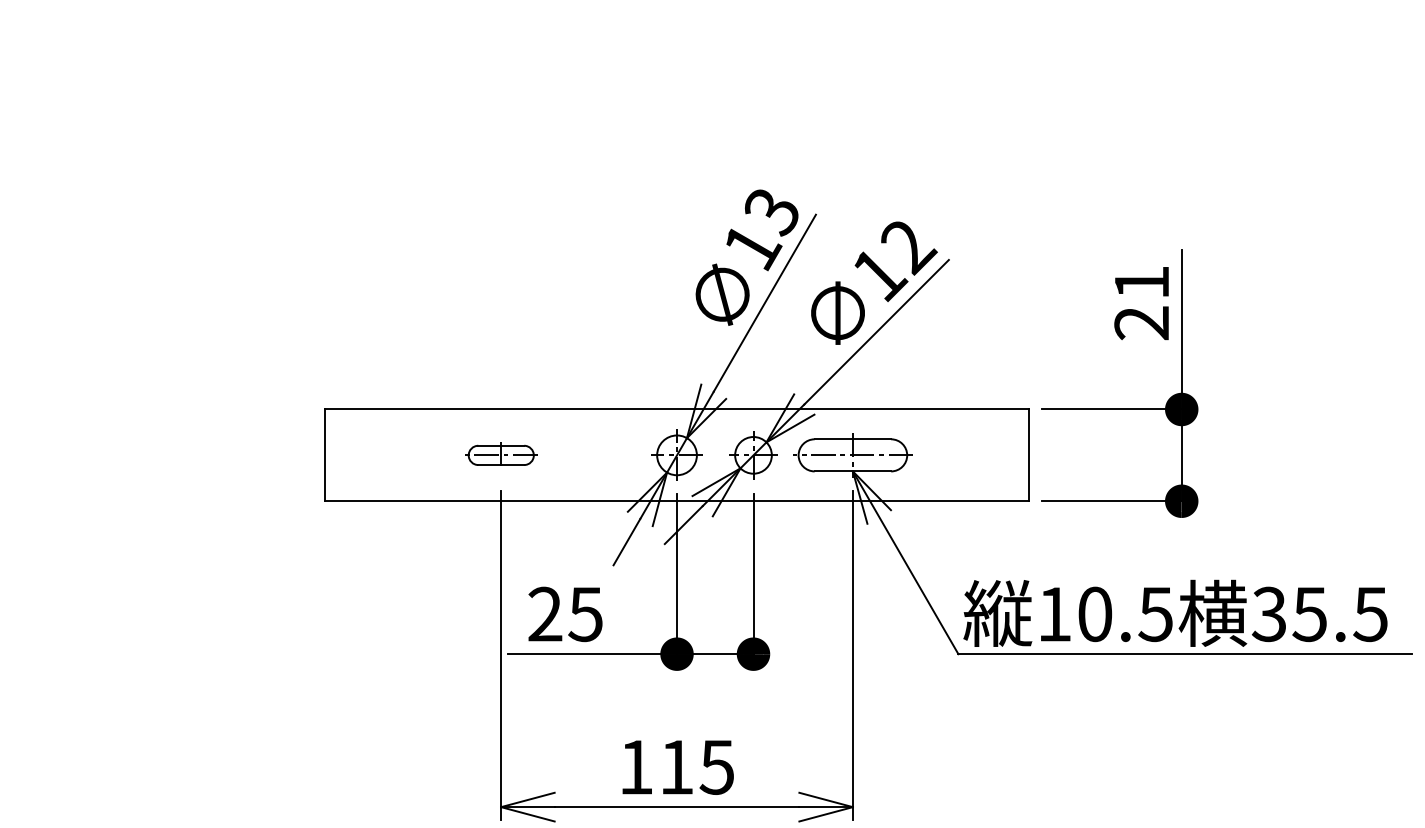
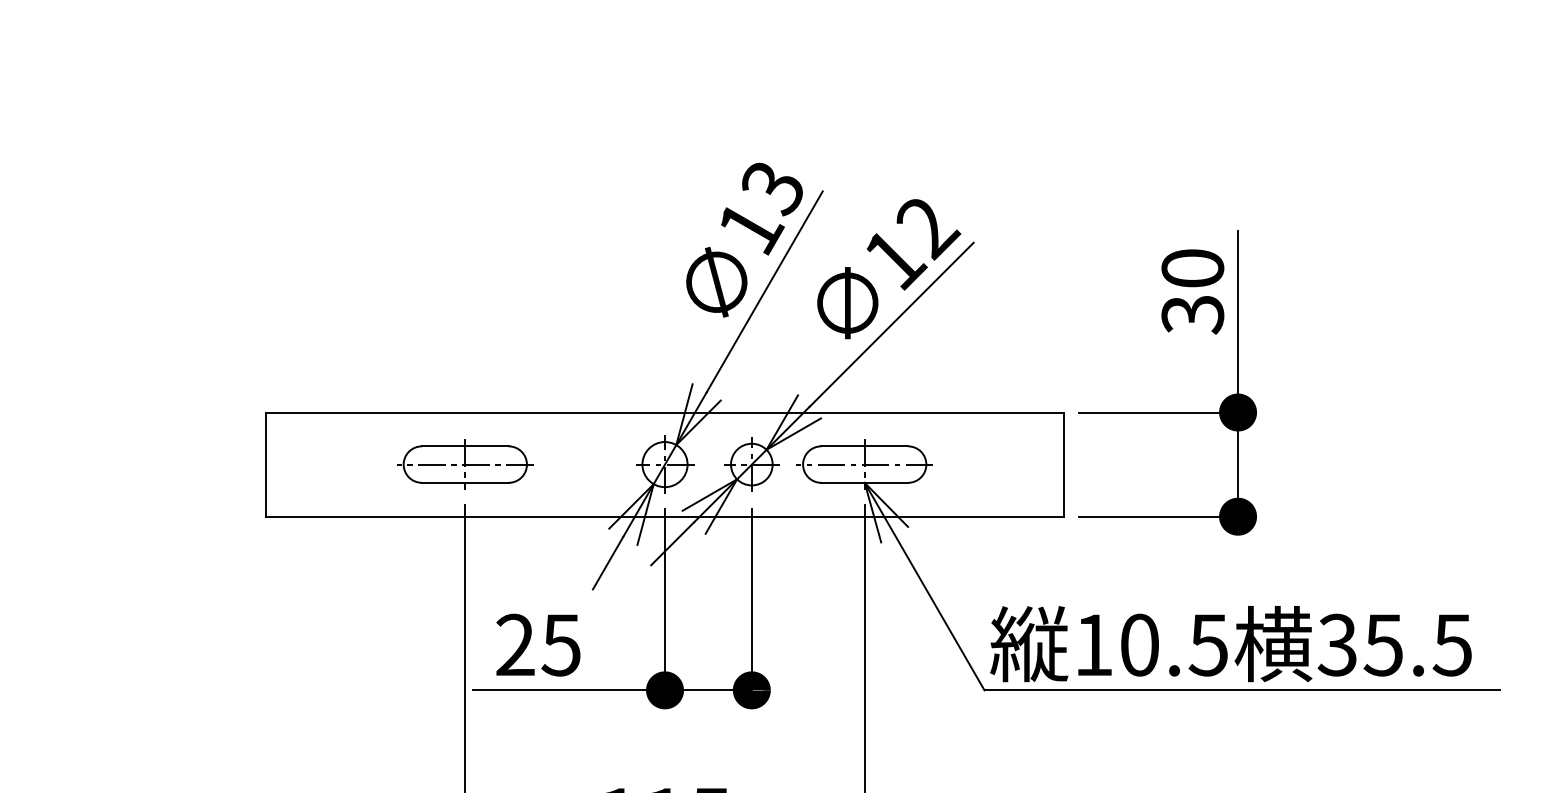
text: (1141, 302) -> (1192, 291), 21 -> 30
part: (501, 455) -> (465, 464), size x1.67

